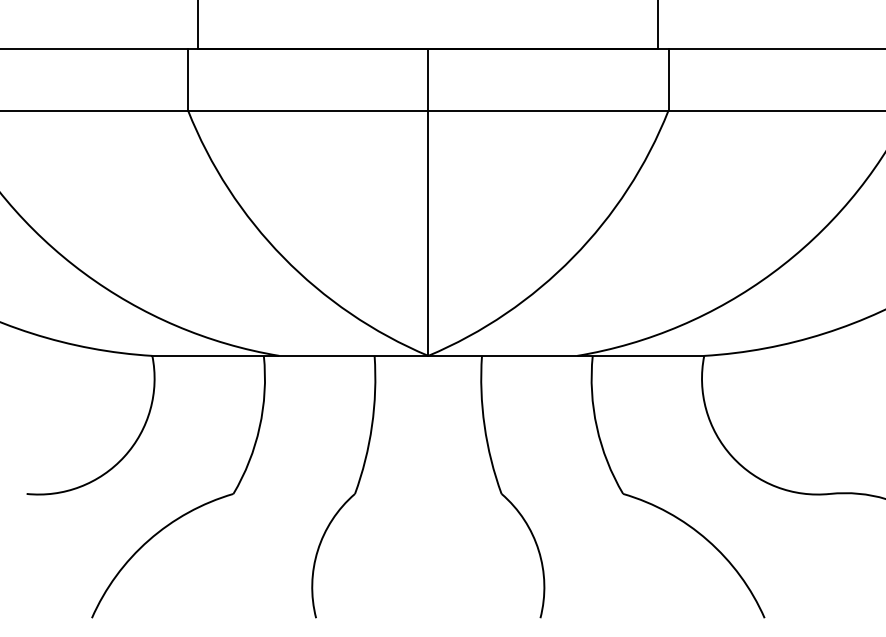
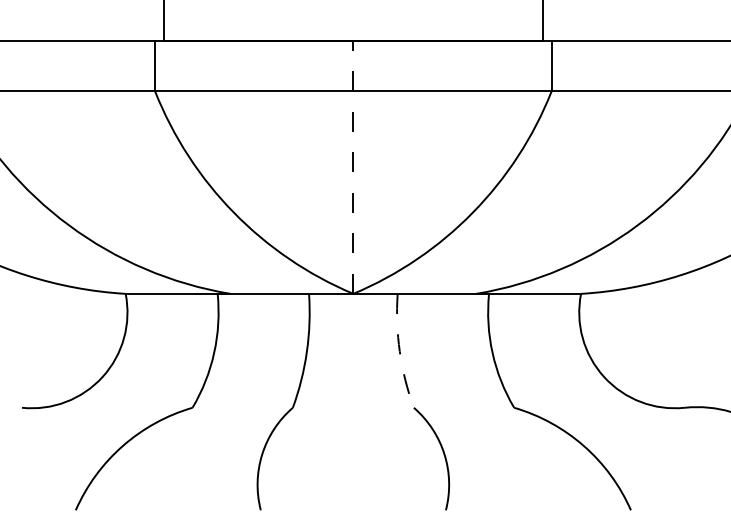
line: (428, 202) -> (353, 167), solid -> dashed
arc: (484, 425) -> (399, 351), solid -> dashed

